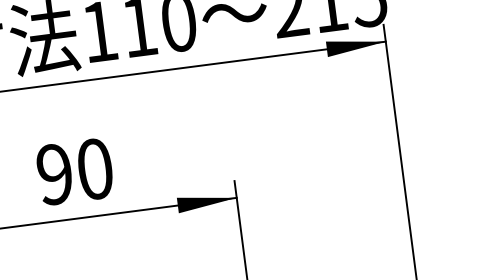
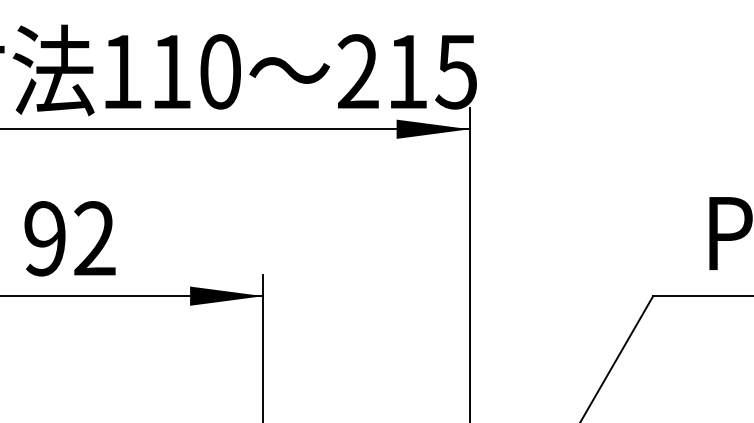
text: (94, 169) -> (94, 238), 90 -> 92

